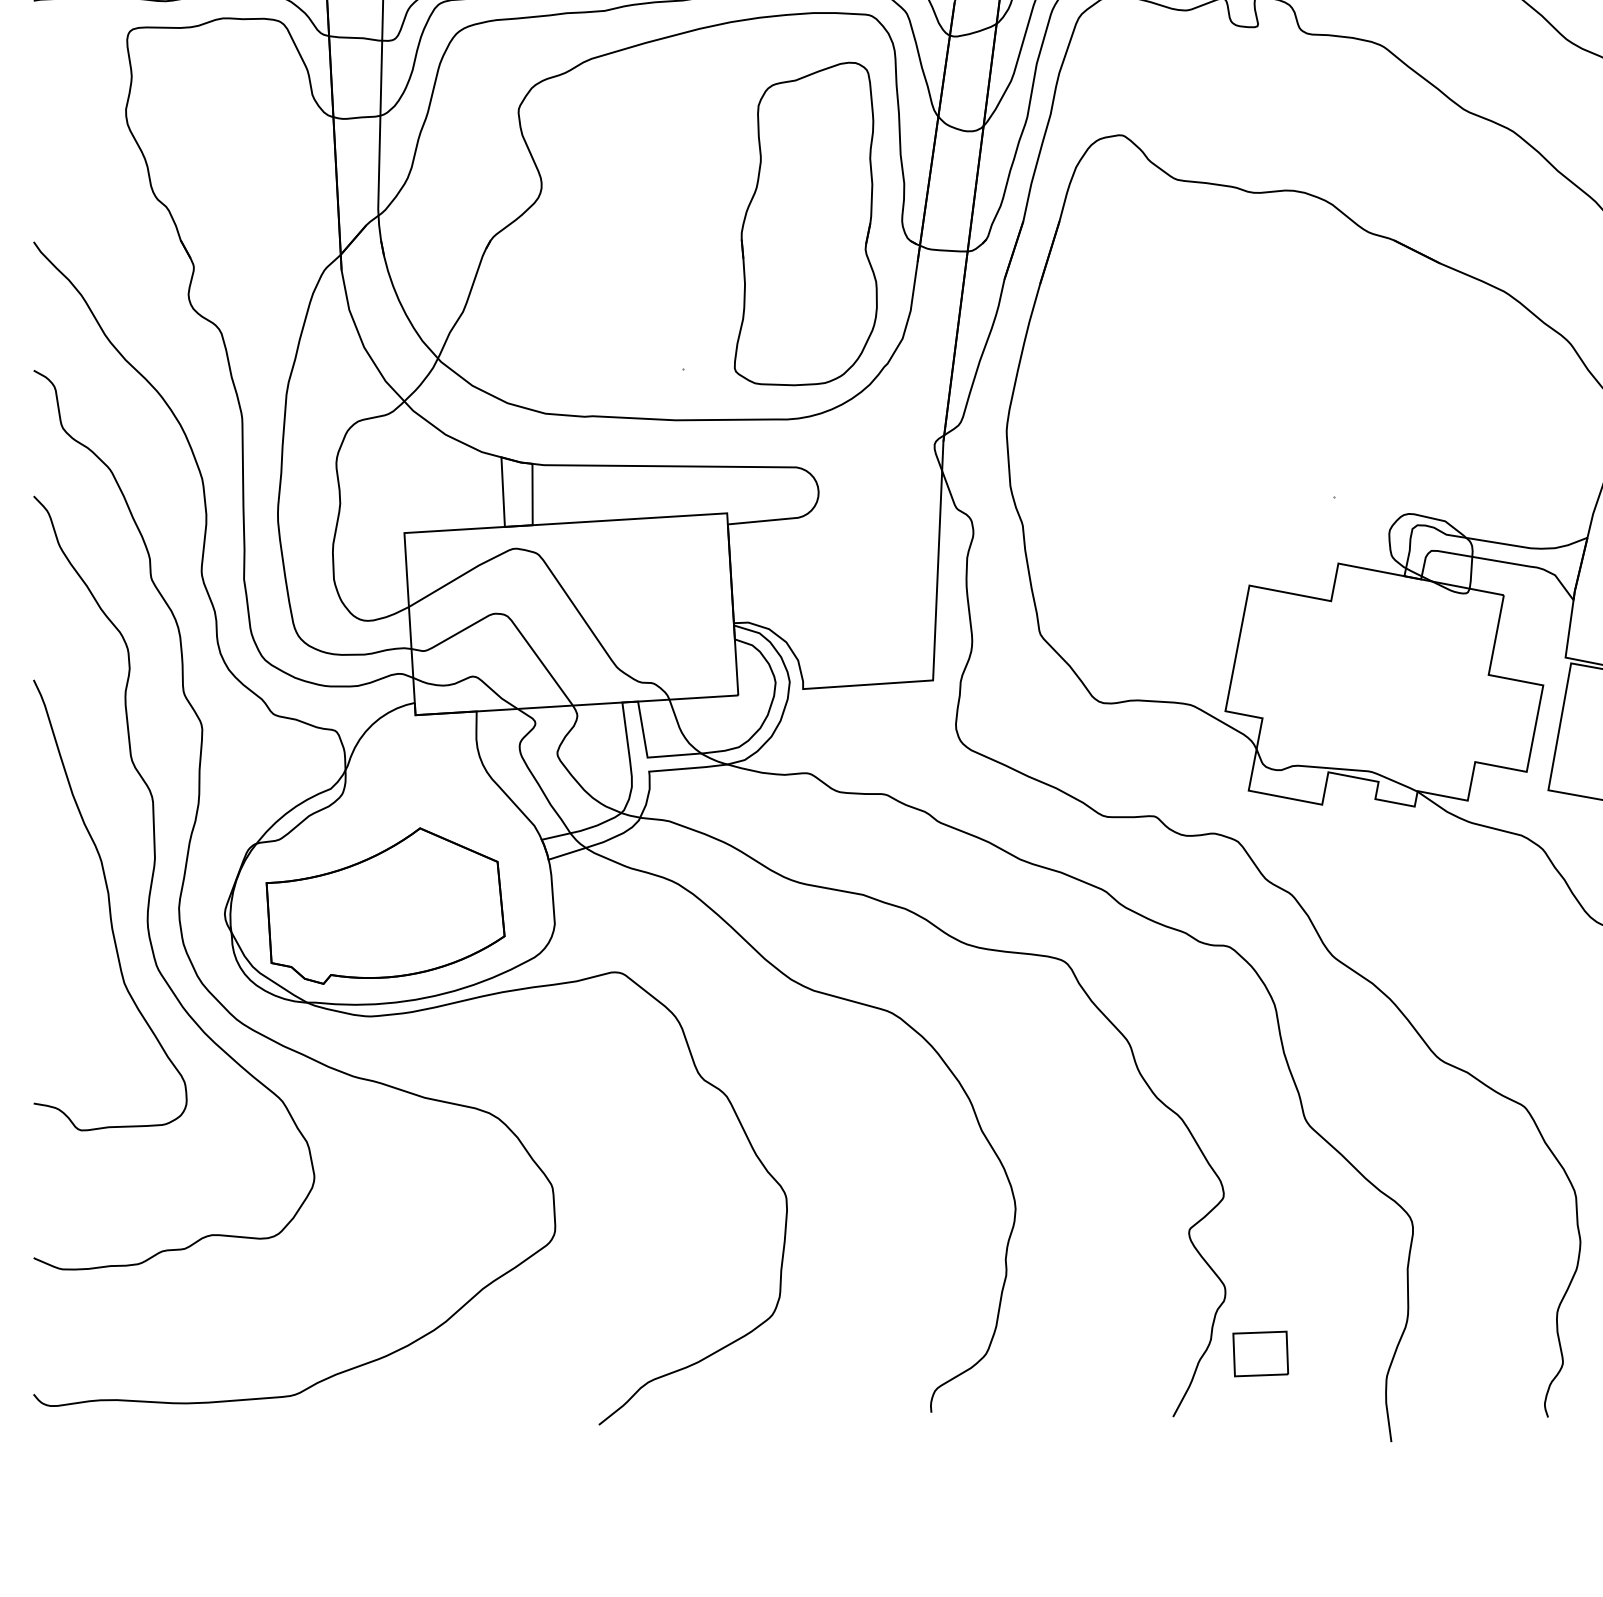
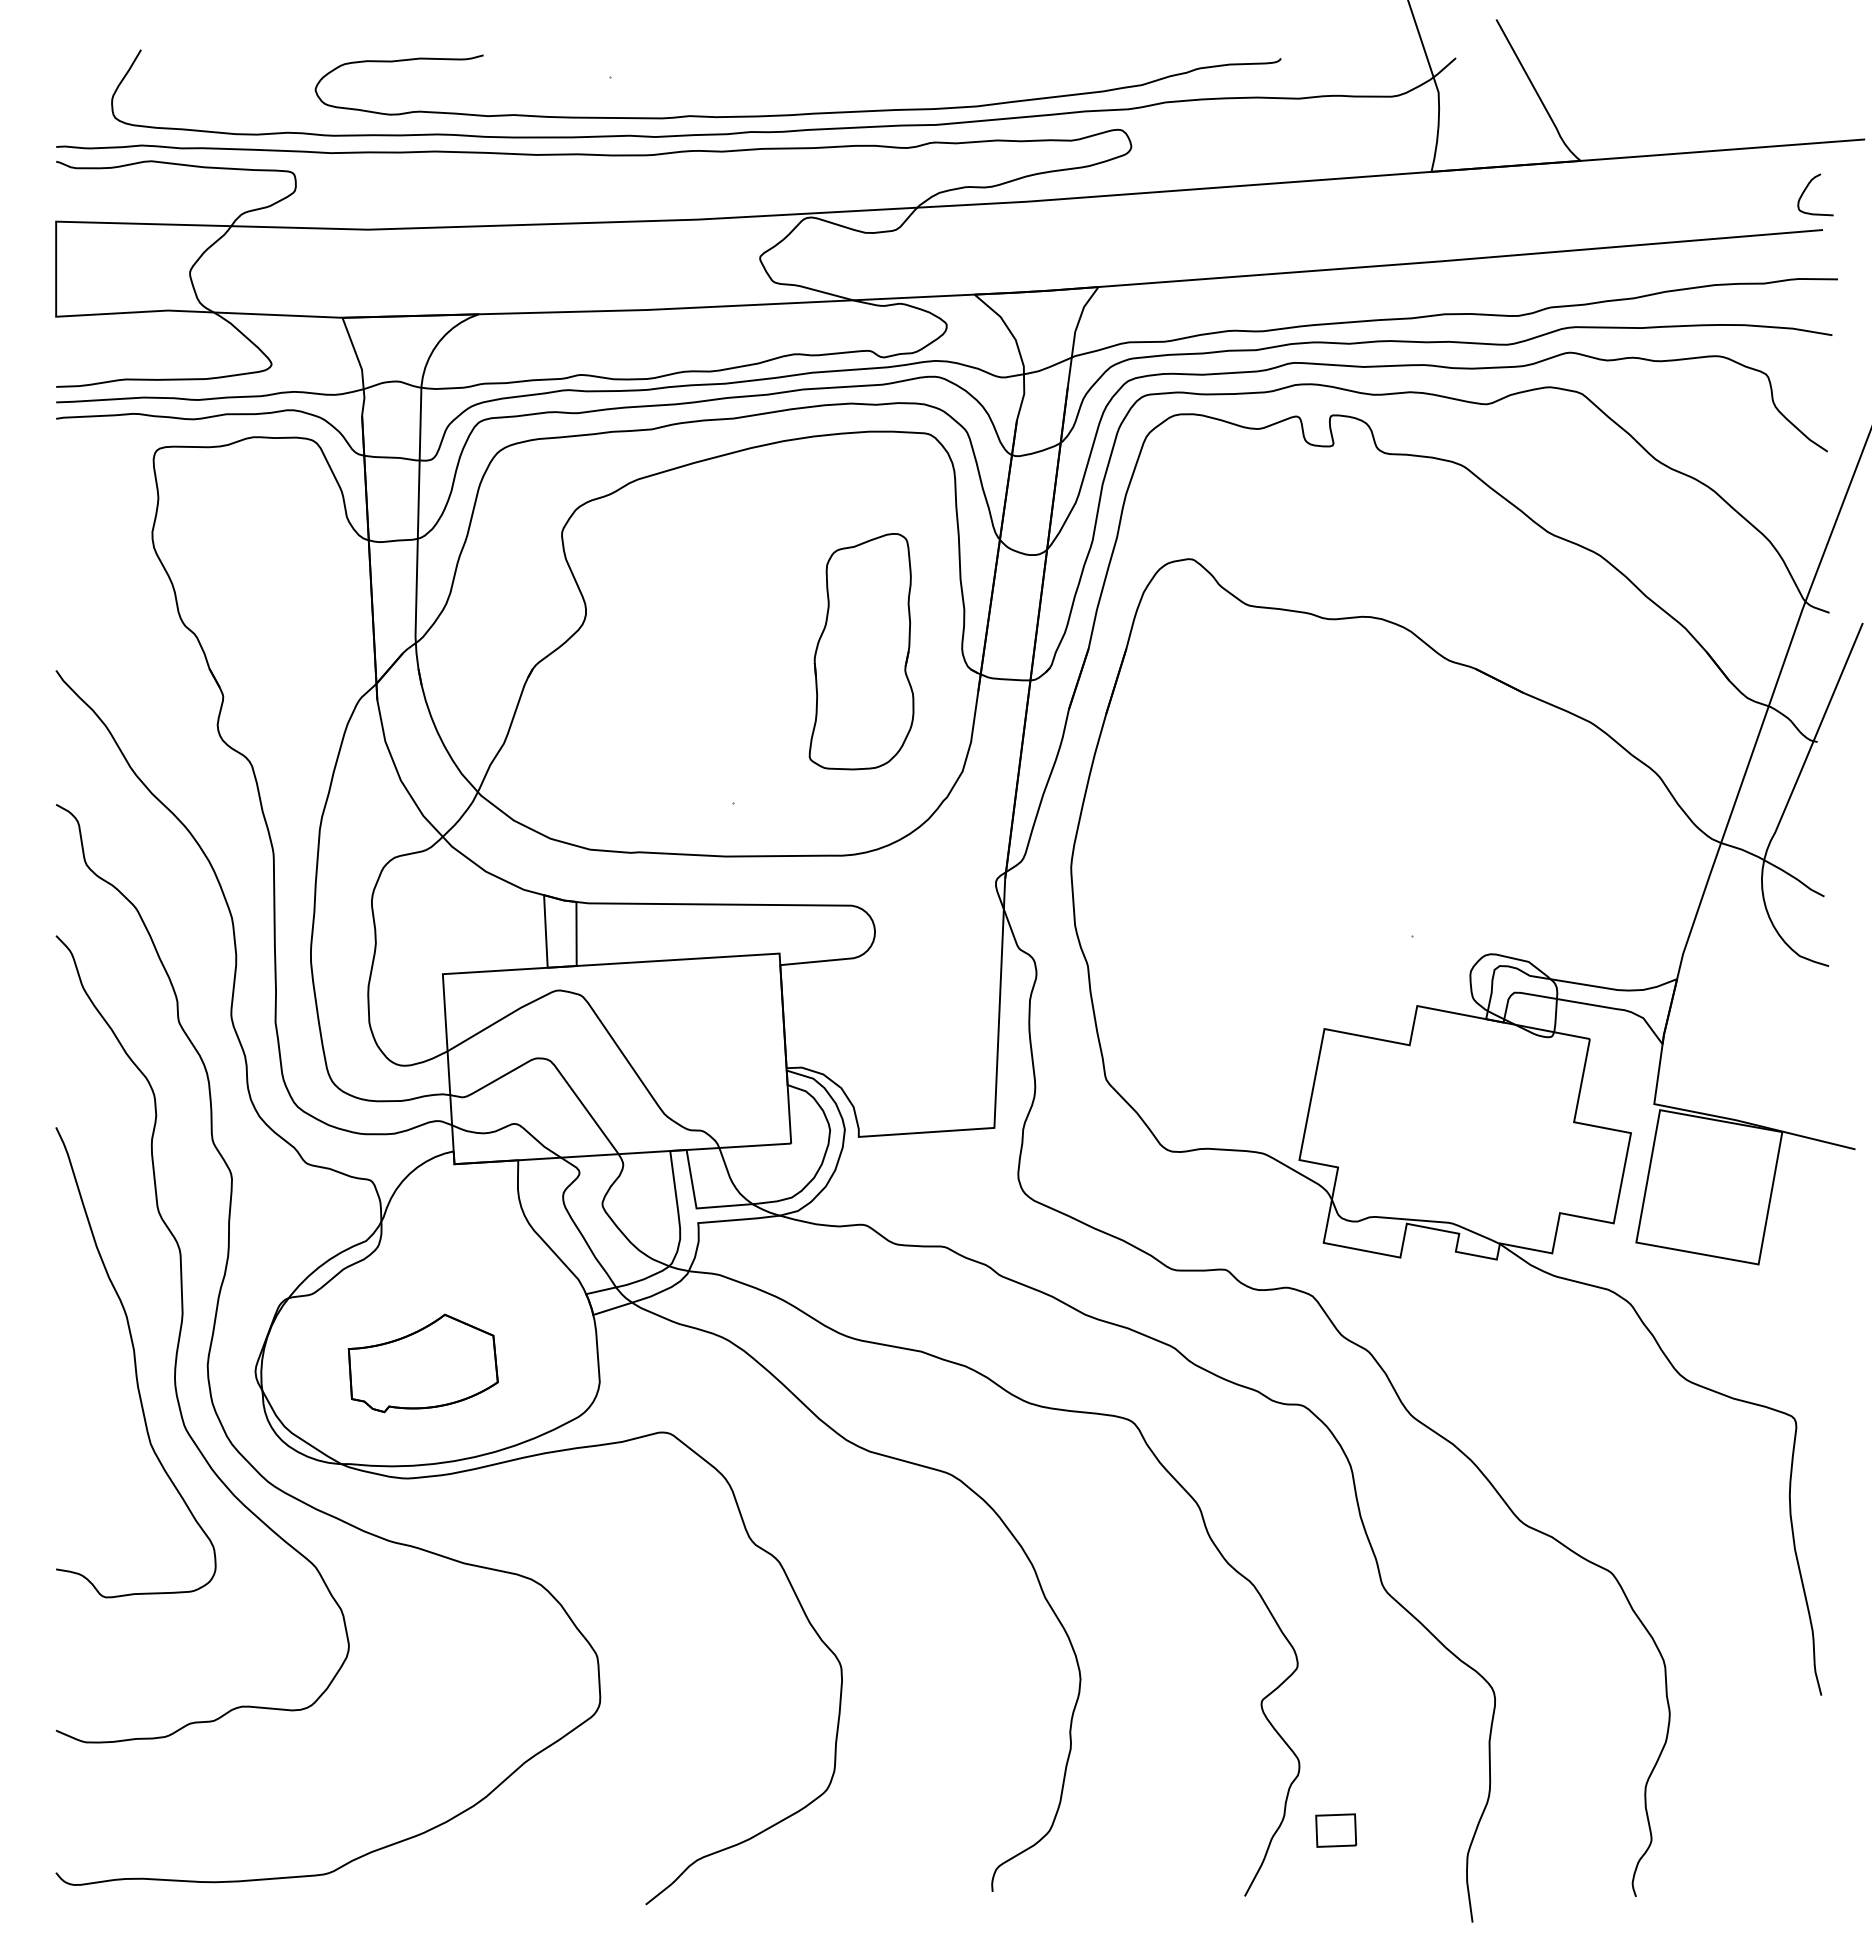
part: (805, 223) -> (861, 651), size x0.7
part: (385, 906) -> (423, 1363), size x0.6
part: (1260, 1353) -> (1335, 1830), size x0.7

